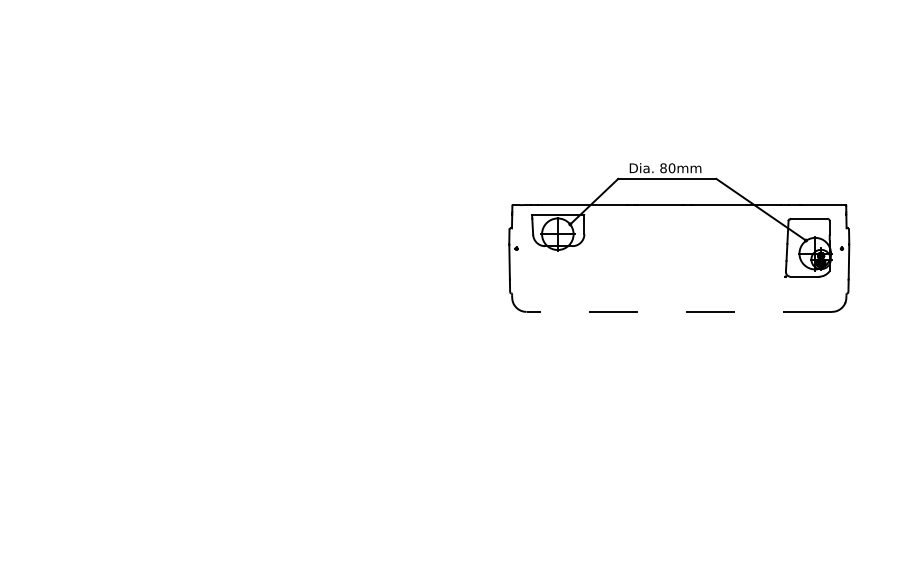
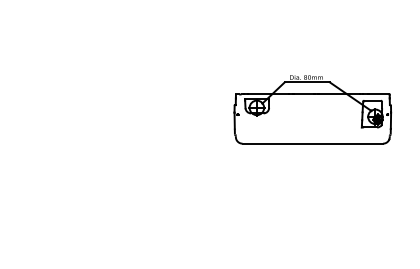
line: (678, 311) -> (312, 143), dashed -> solid

